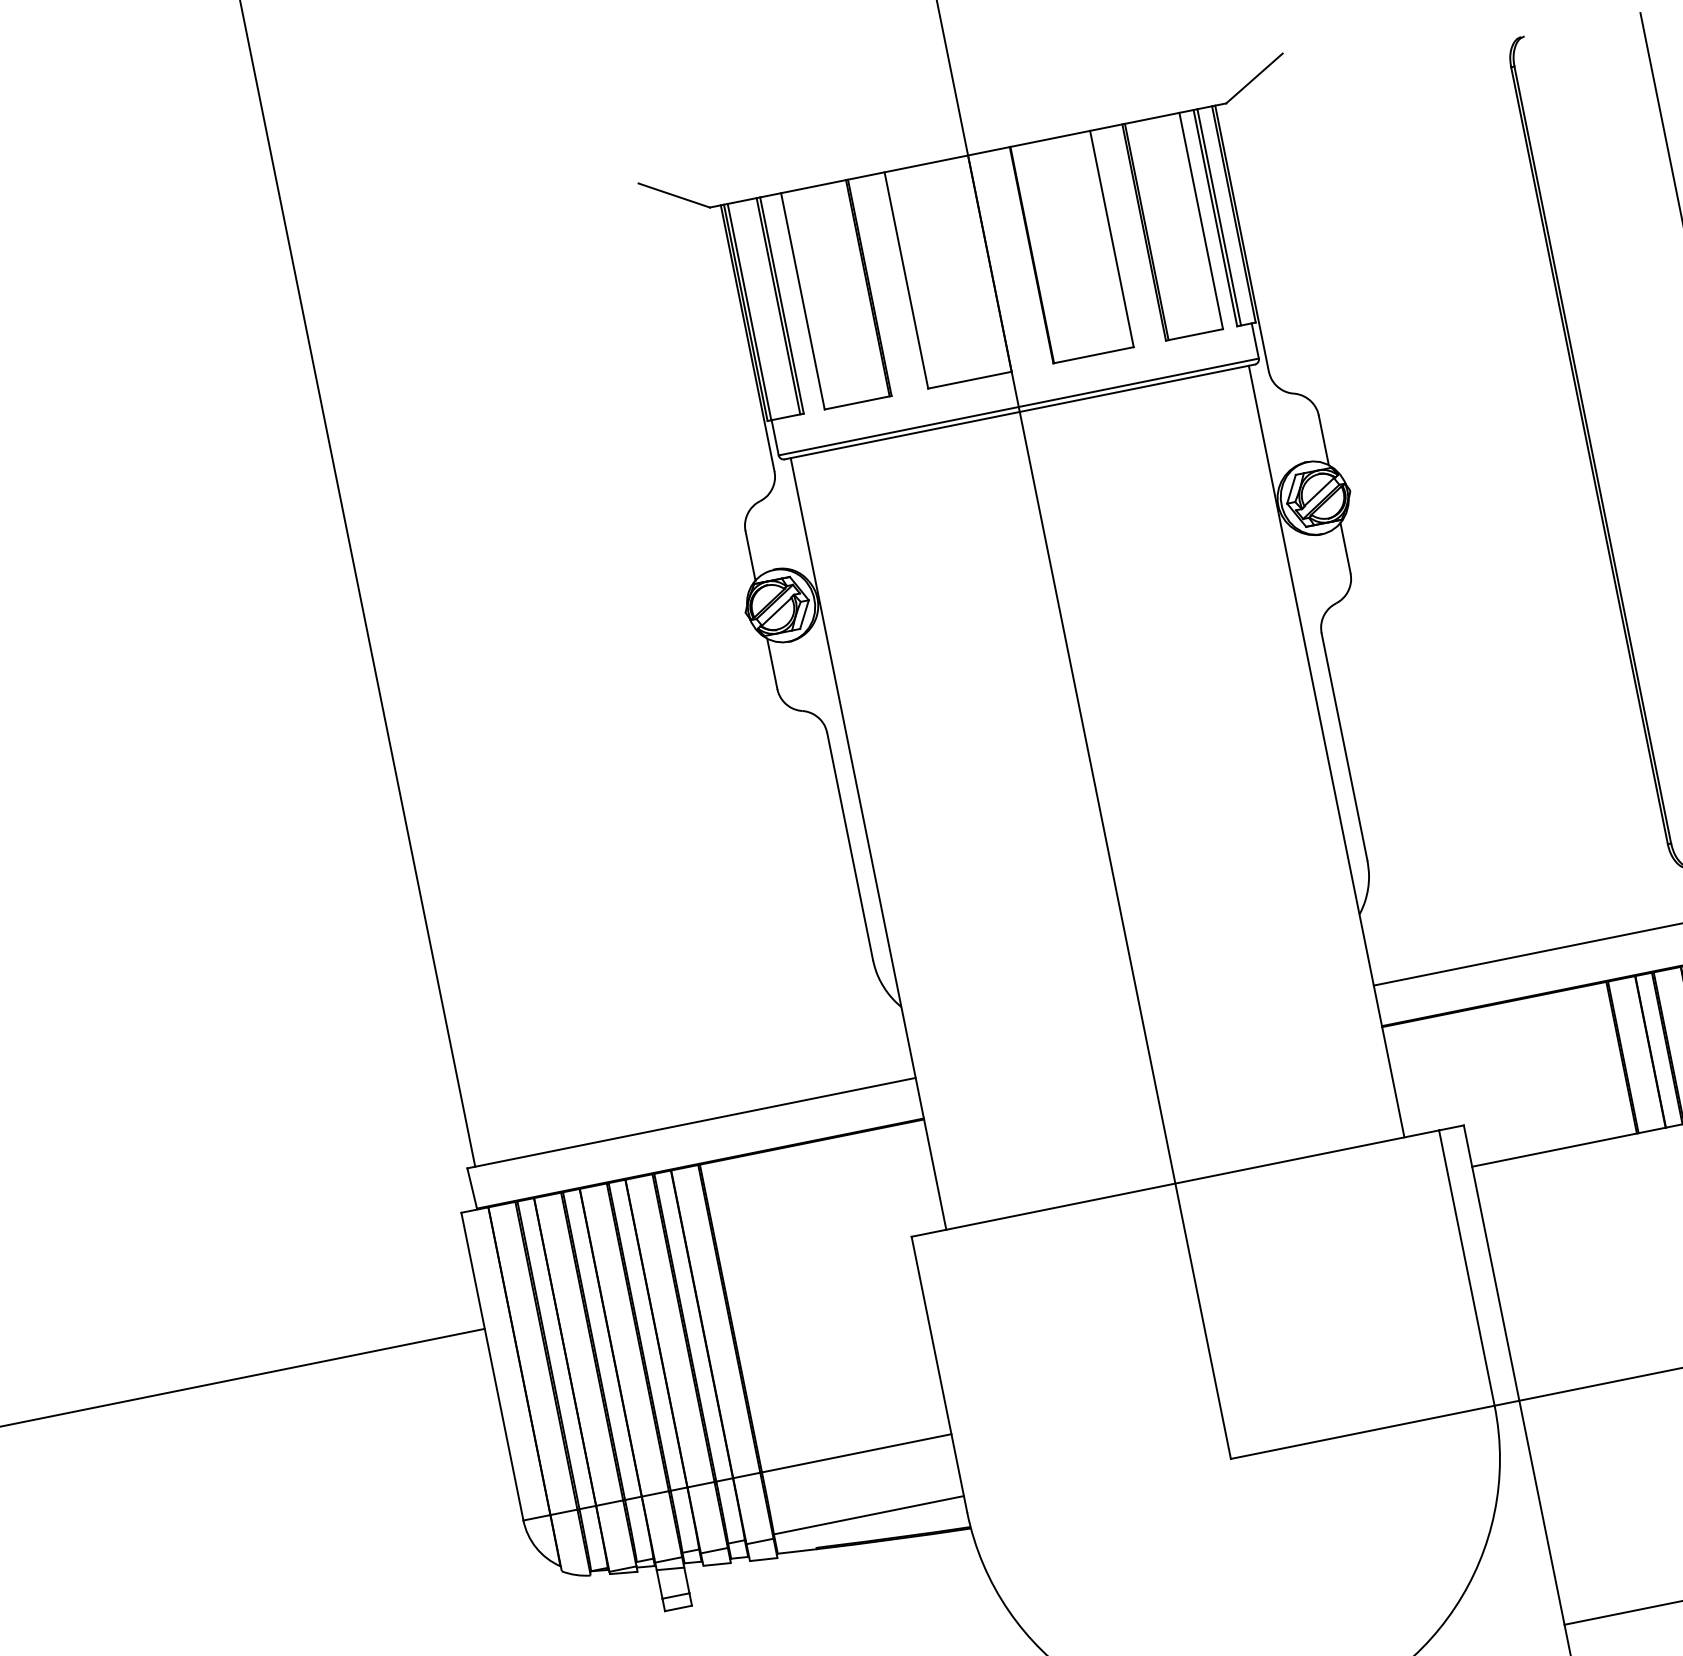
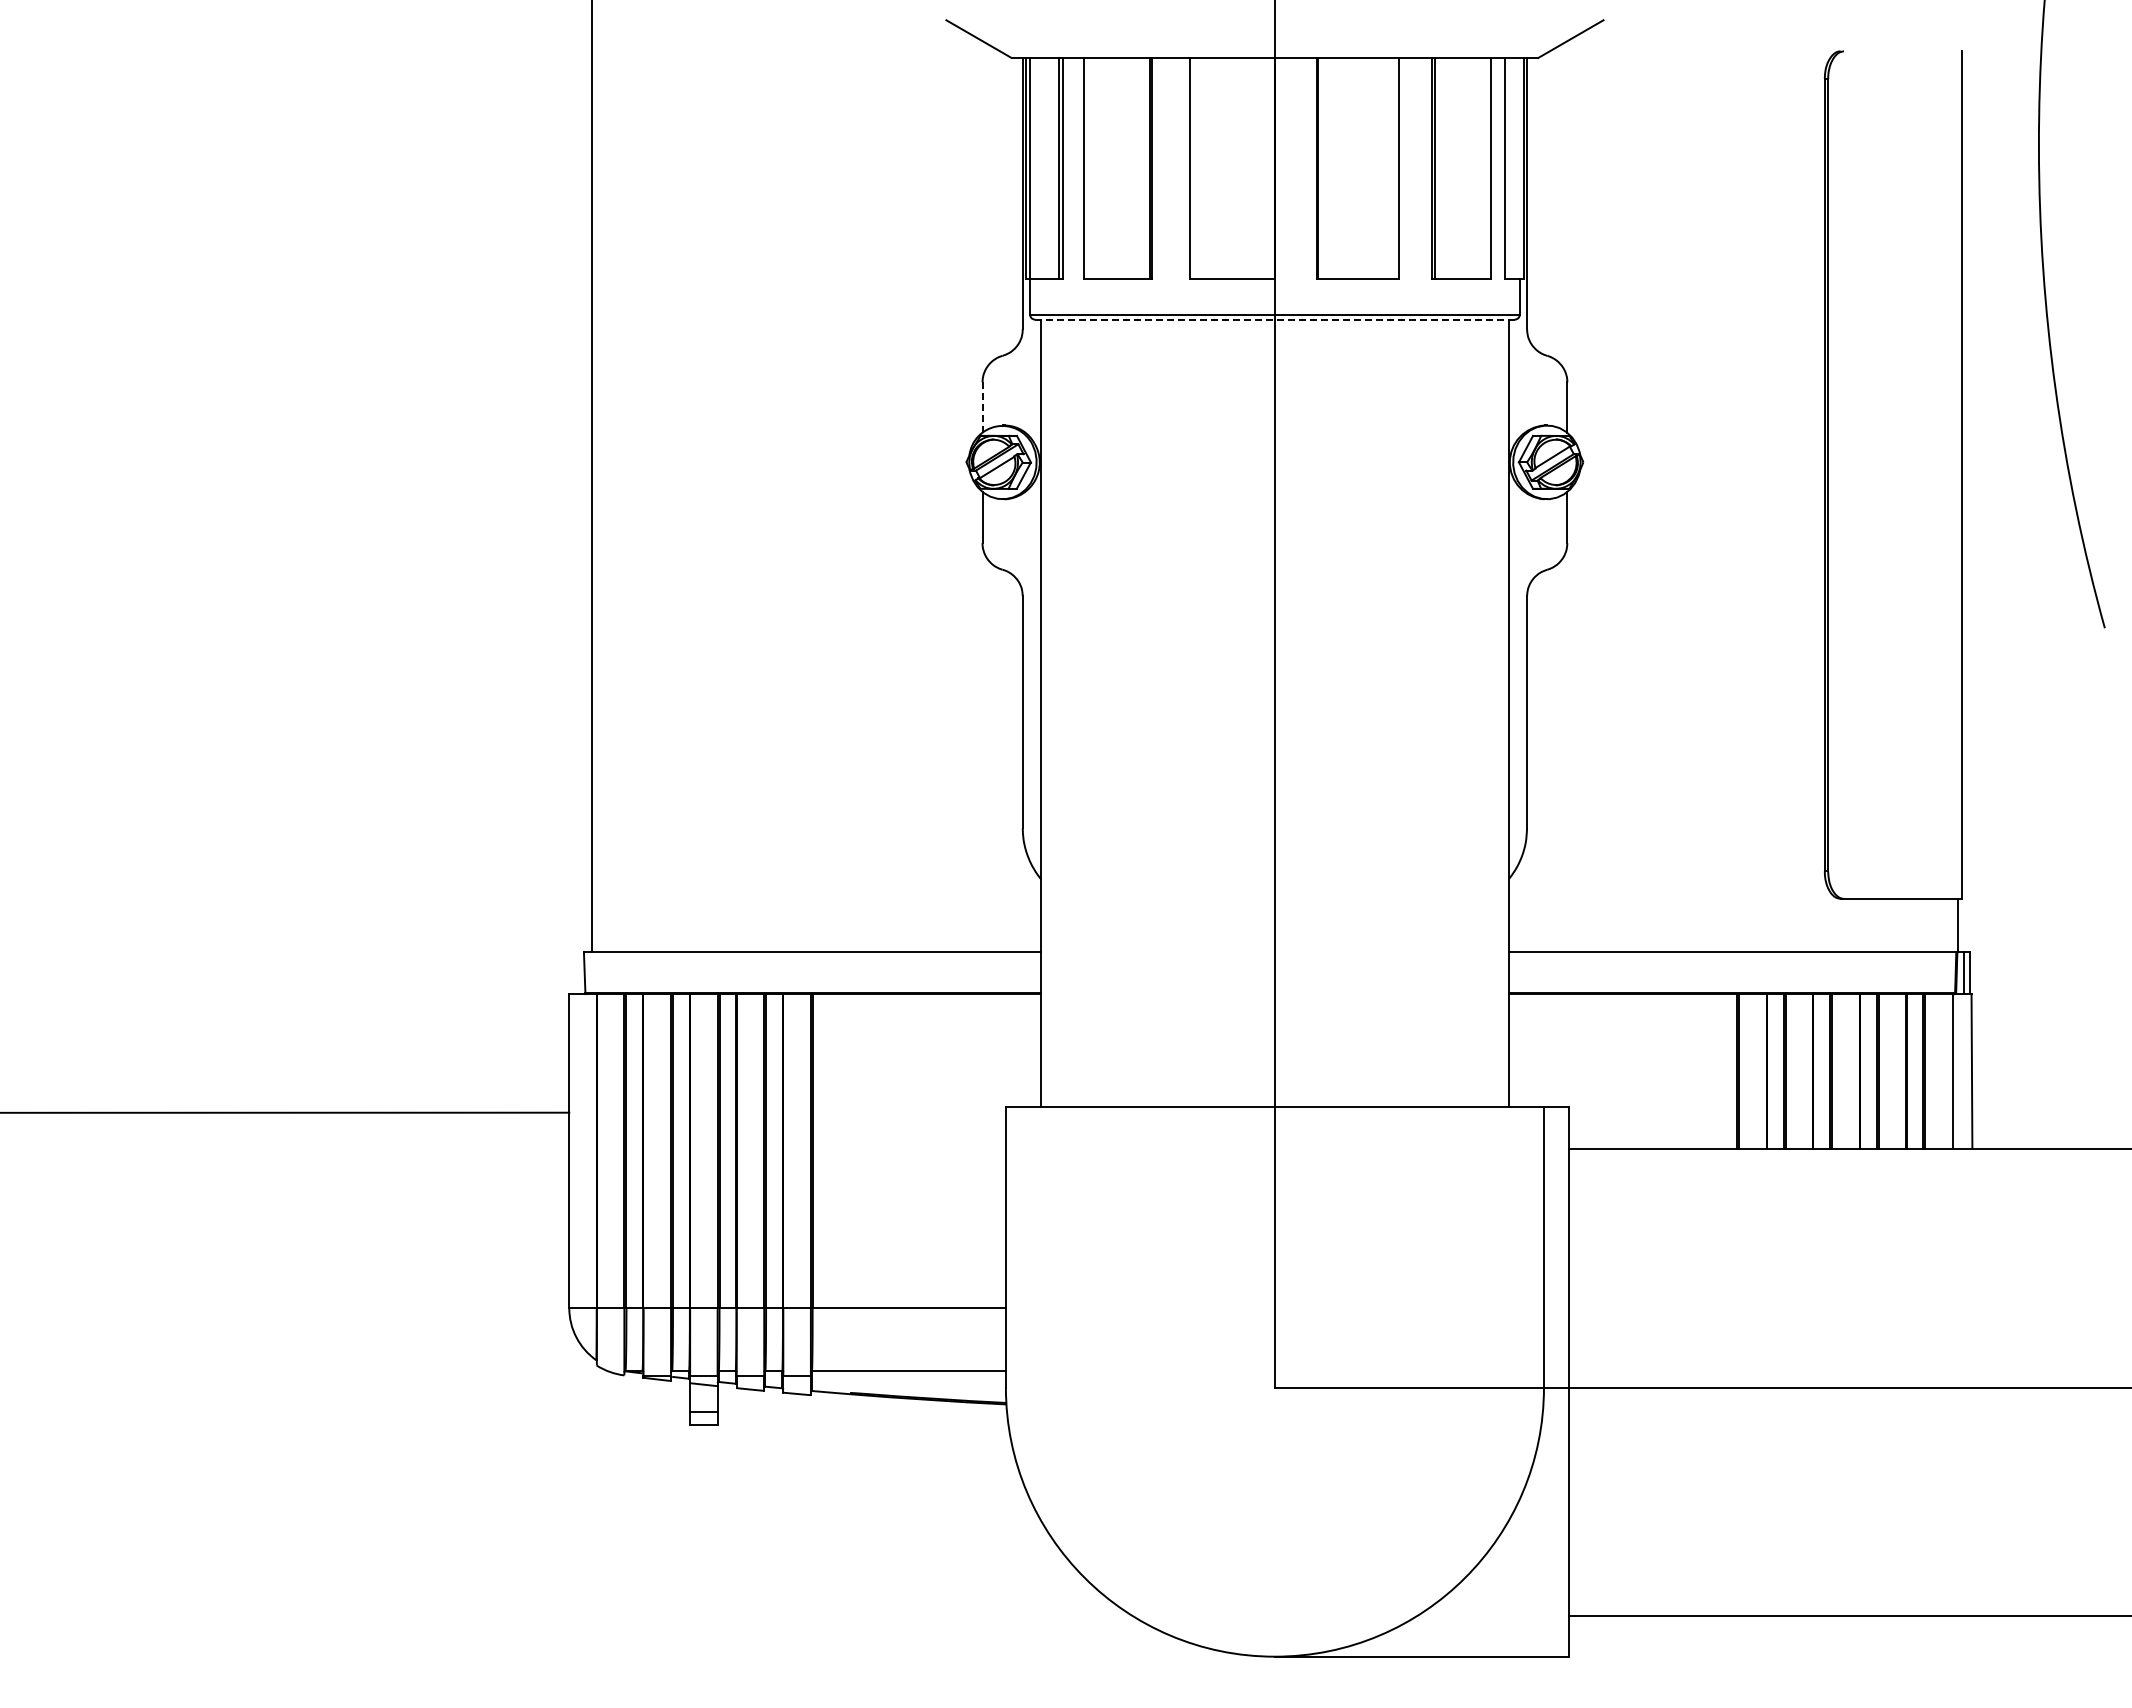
line: (1218, 216) -> (1508, 167), removed
line: (1019, 411) -> (1274, 319), solid -> dashed
line: (750, 555) -> (982, 407), solid -> dashed

